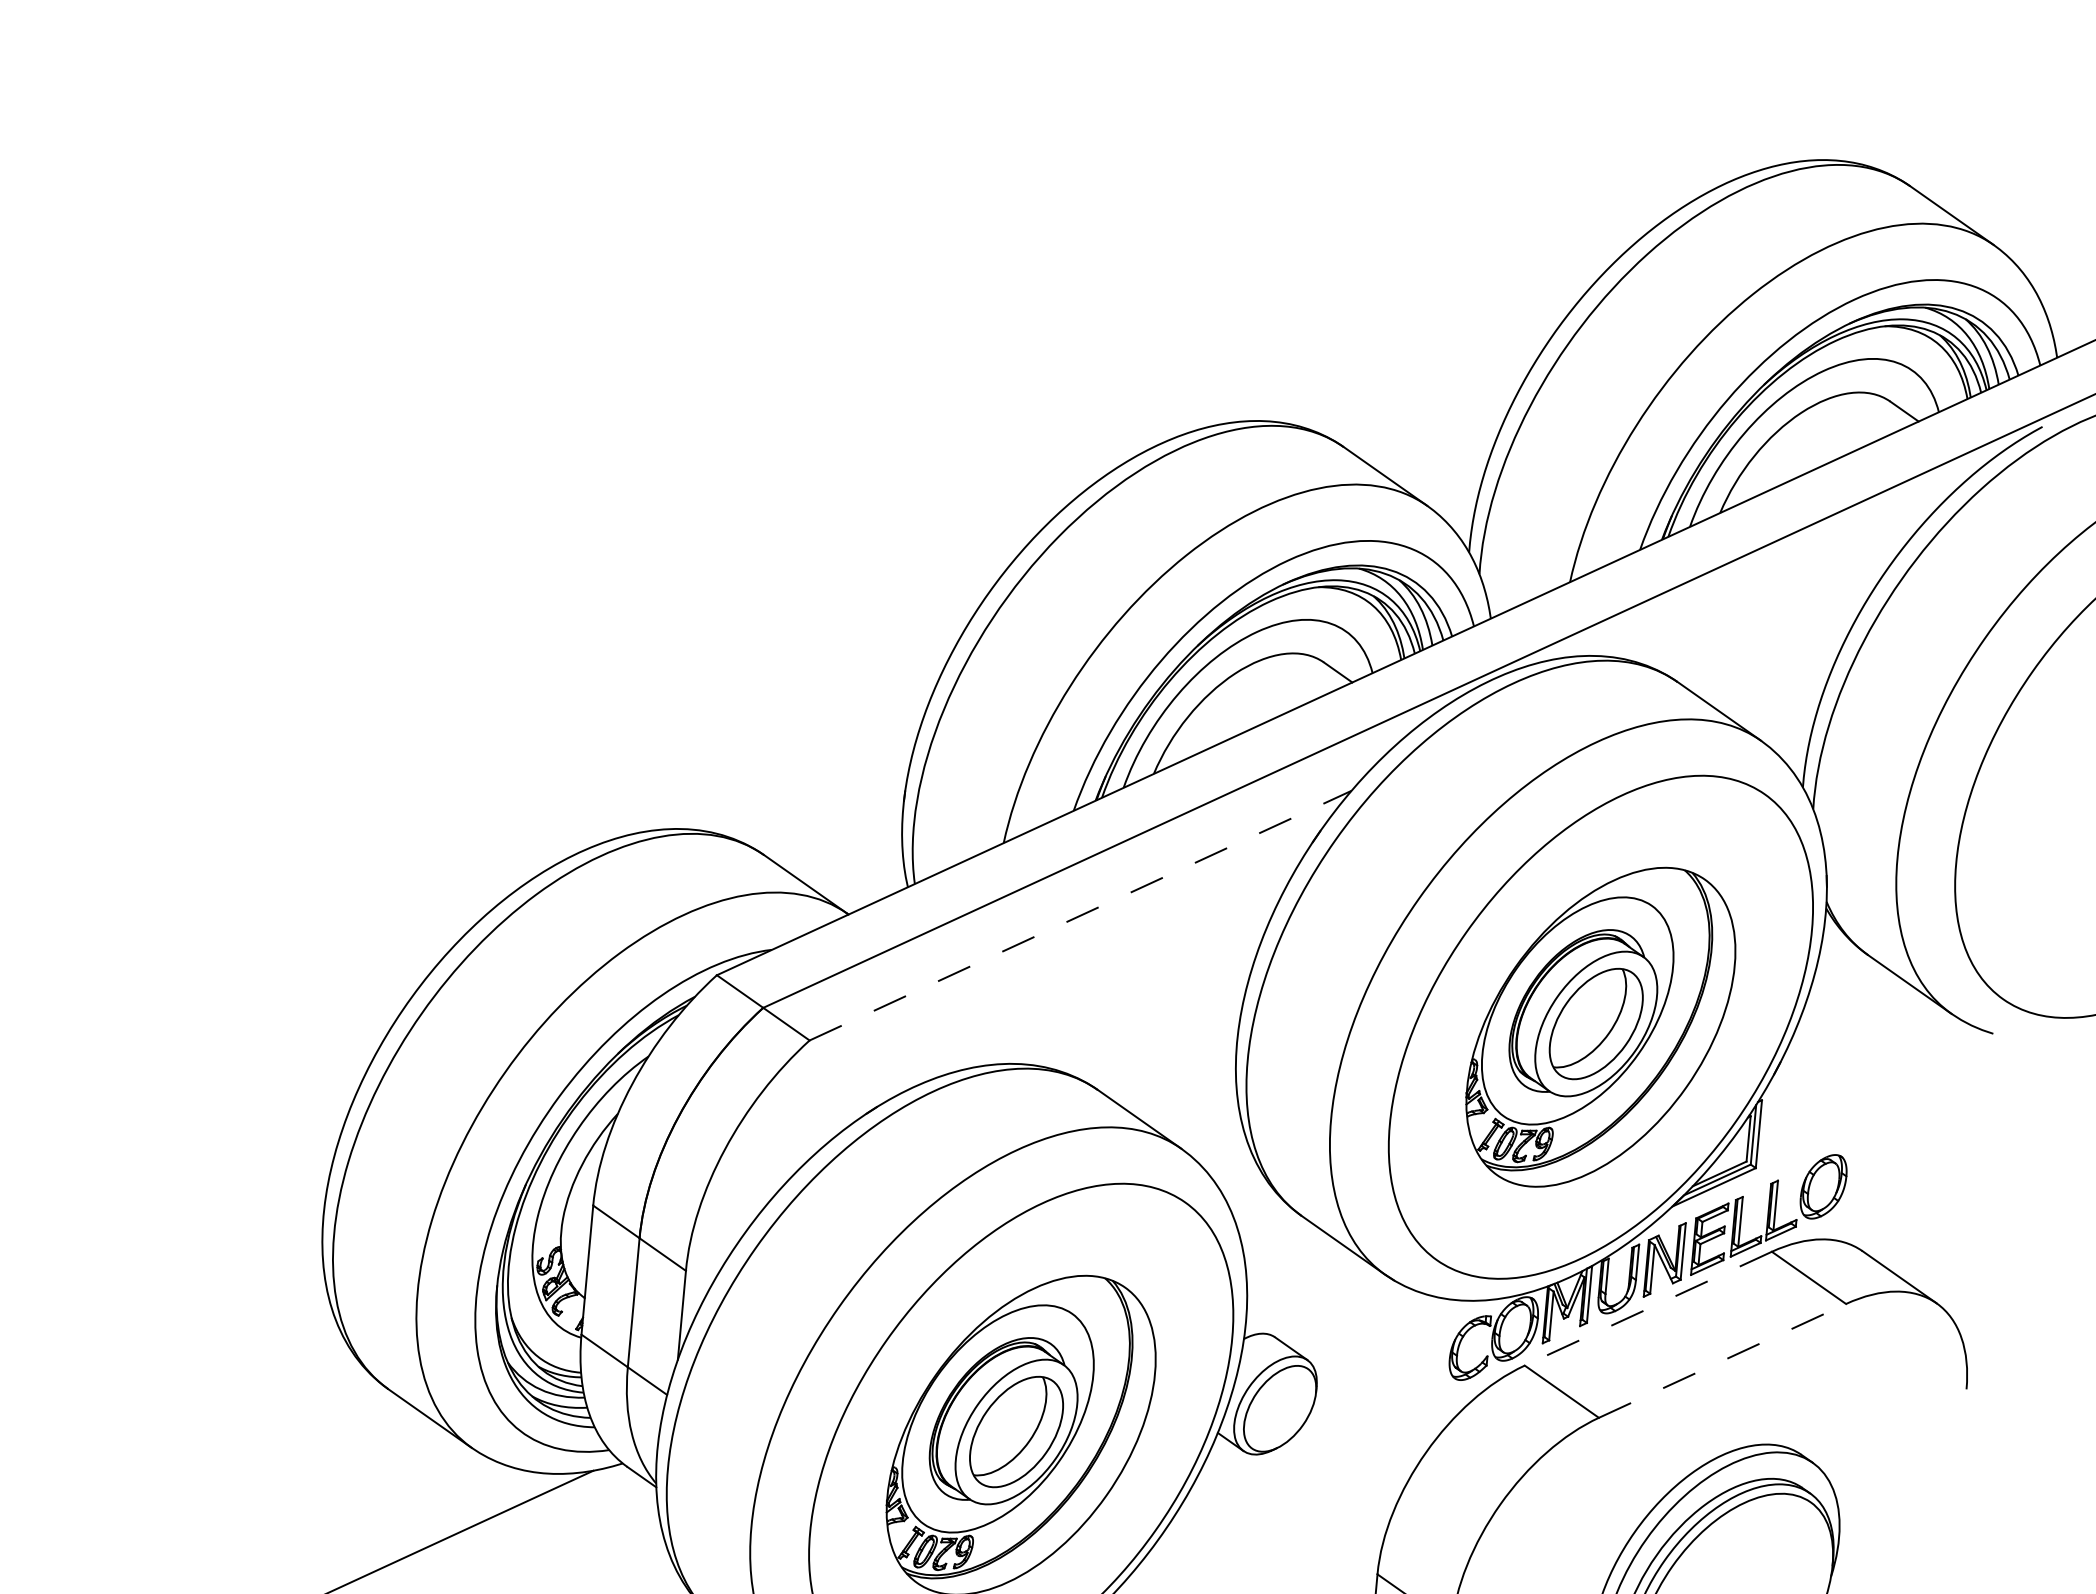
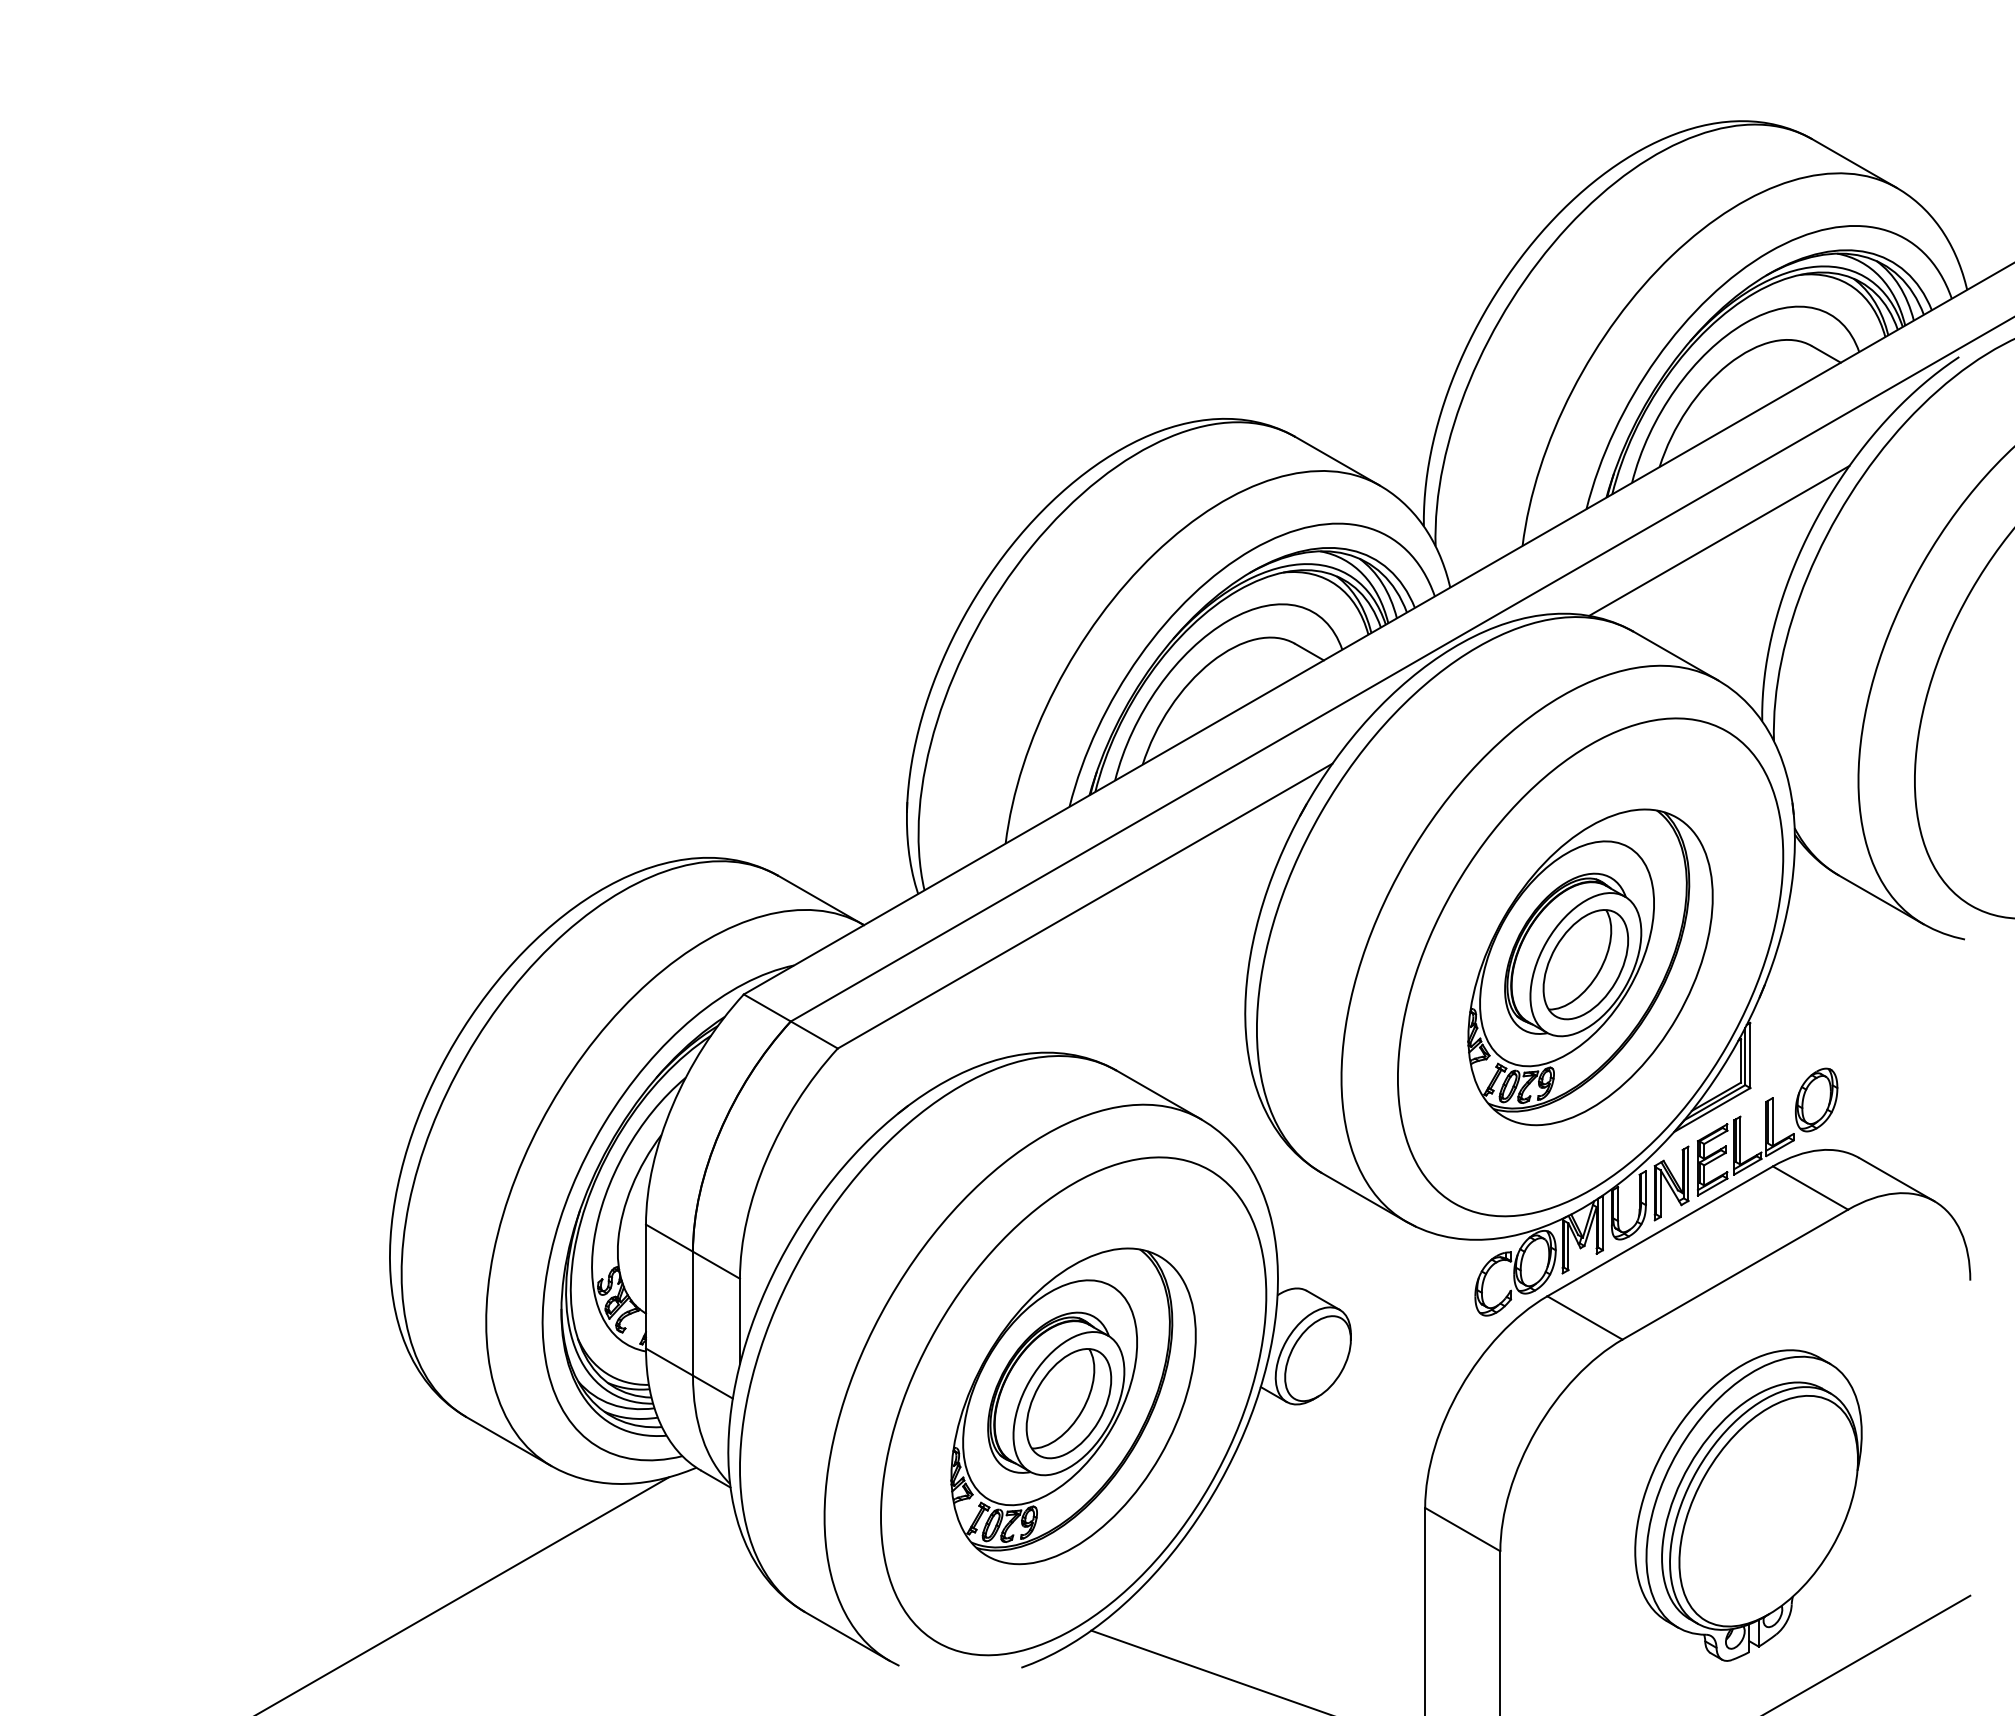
line: (1775, 595) -> (1719, 540), added
line: (1080, 915) -> (1085, 905), dashed -> solid
line: (1647, 1308) -> (1659, 1231), dashed -> solid
line: (1722, 1360) -> (1735, 1274), dashed -> solid

